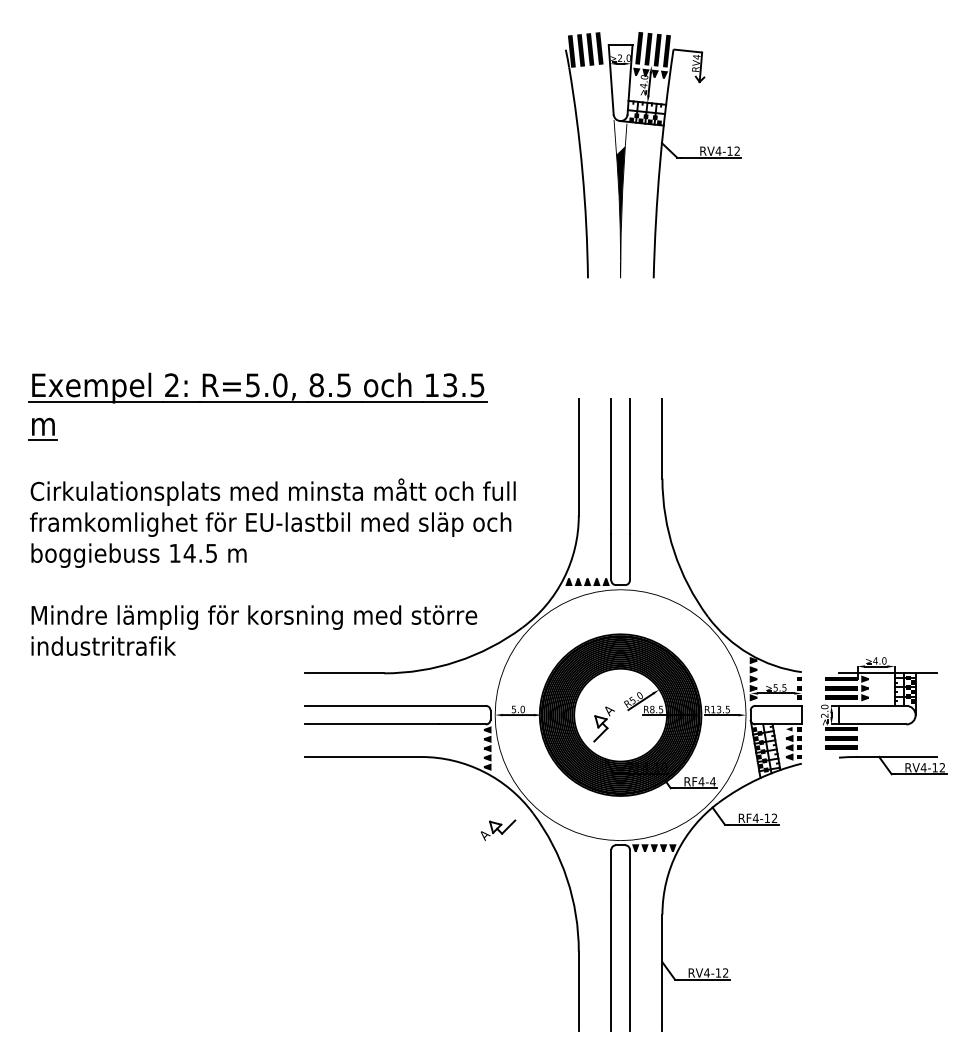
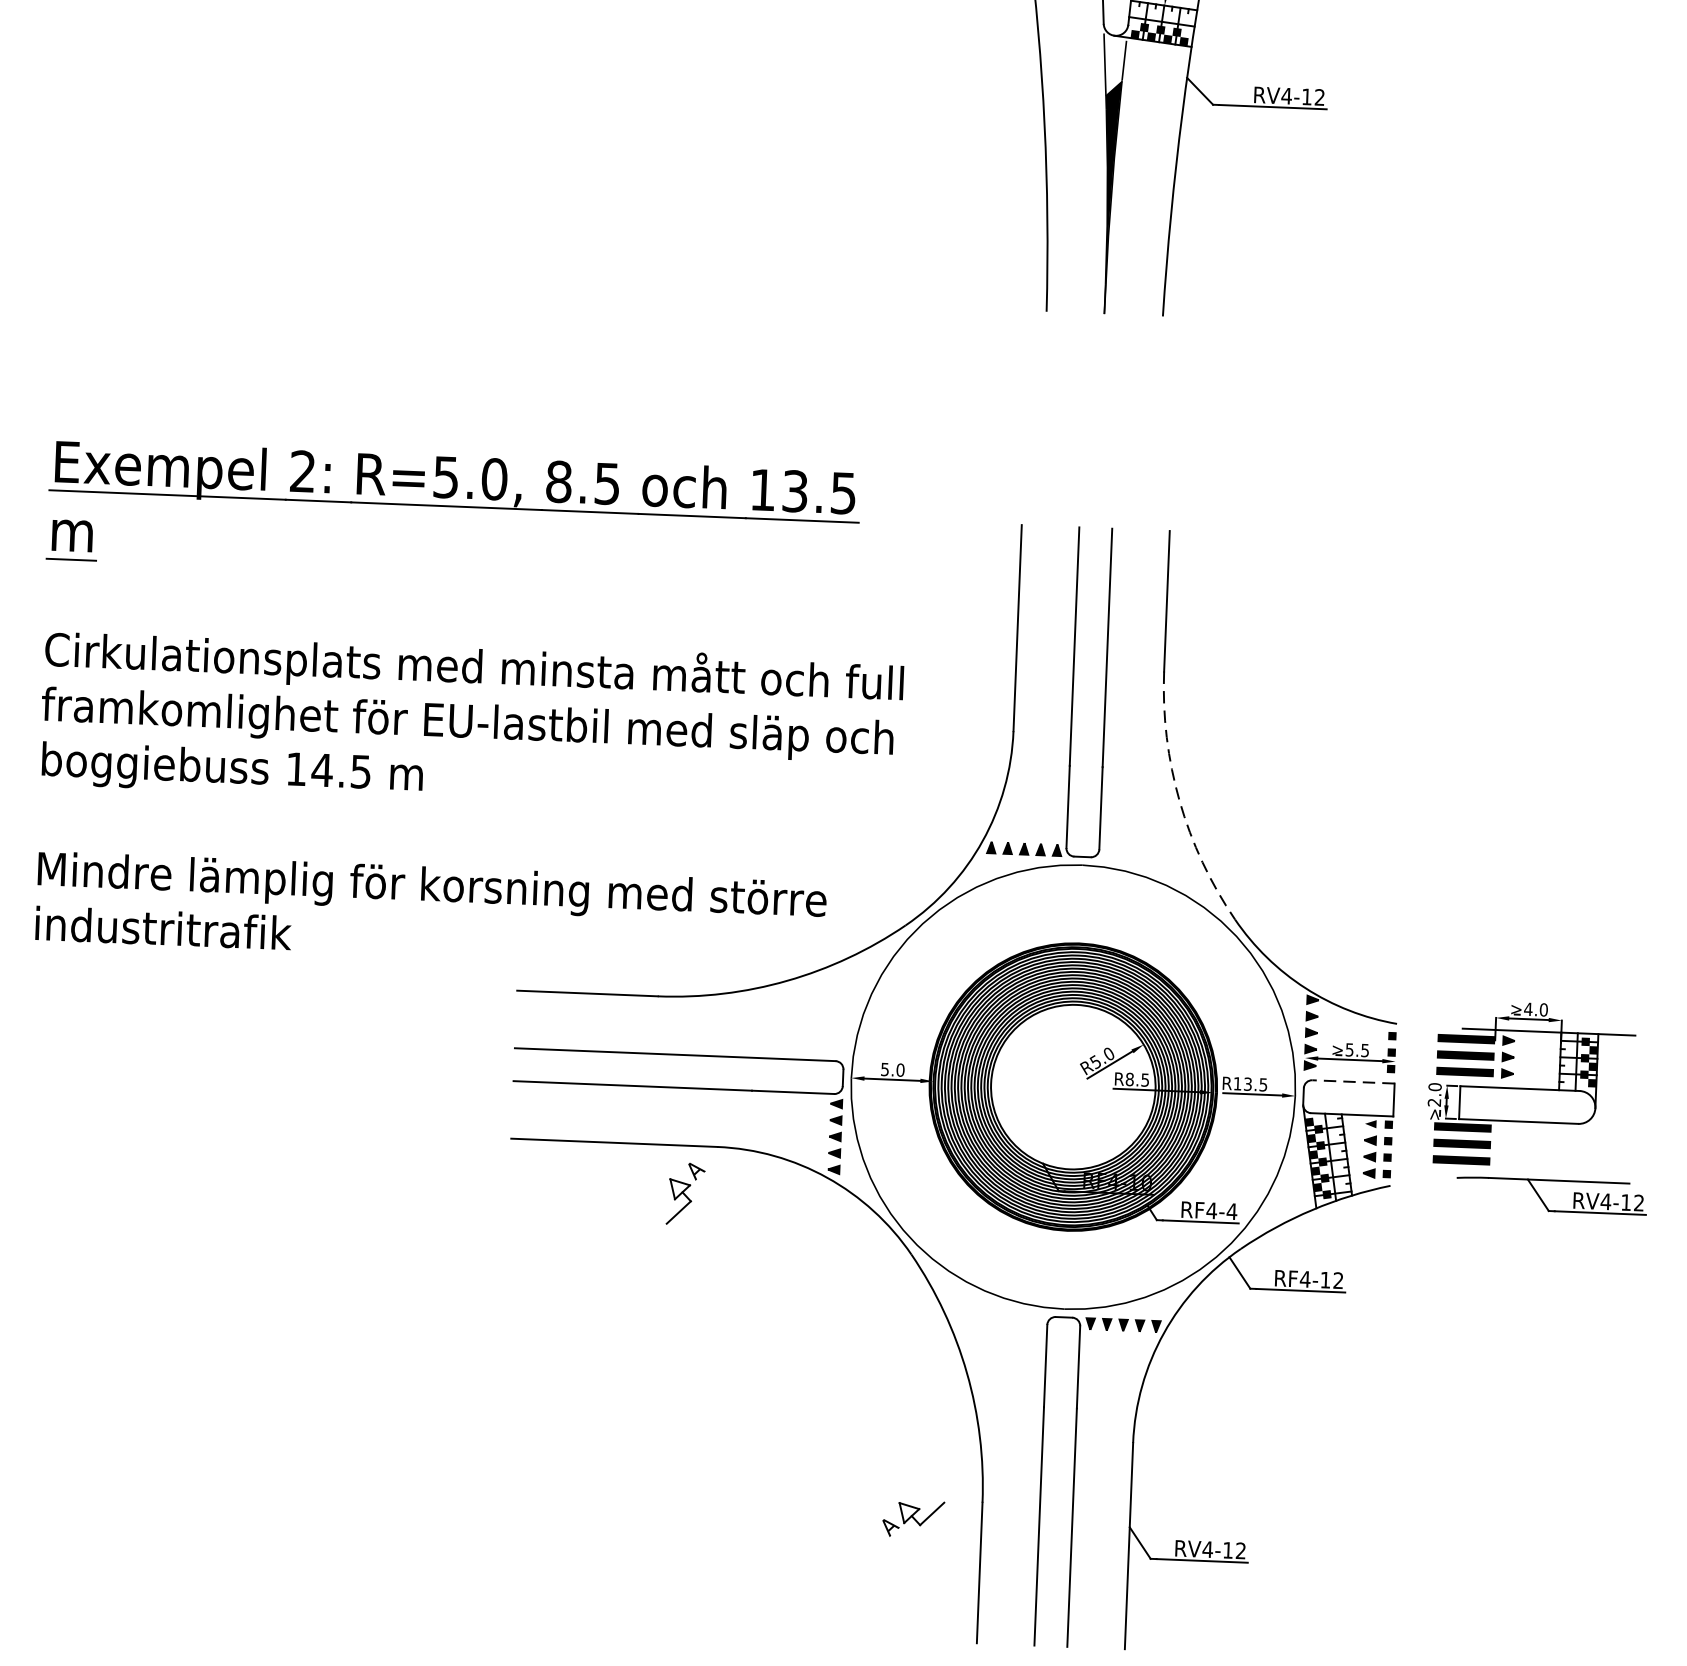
arc: (674, 551) -> (1180, 801), solid -> dashed
line: (778, 705) -> (1353, 1081), solid -> dashed
part: (603, 724) -> (684, 1194), moved
part: (498, 829) -> (914, 1517), moved

